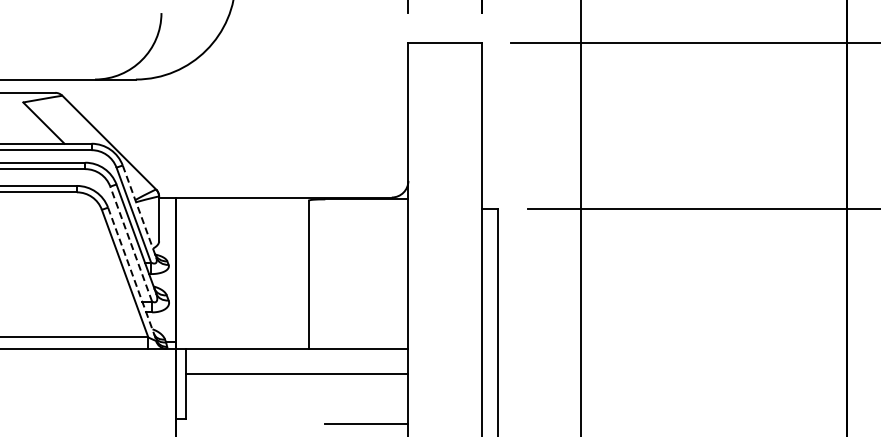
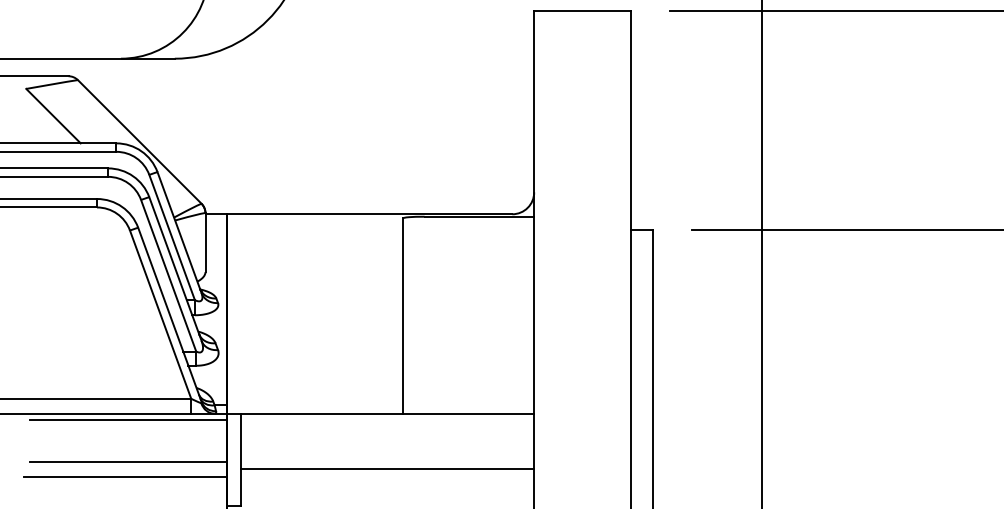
line: (139, 211) -> (179, 232), dashed -> solid
line: (131, 243) -> (169, 274), dashed -> solid
line: (132, 274) -> (170, 315), dashed -> solid
line: (100, 353) -> (128, 419), added
line: (296, 373) -> (386, 468), moved
line: (100, 385) -> (128, 462), added
line: (98, 396) -> (125, 476), added

